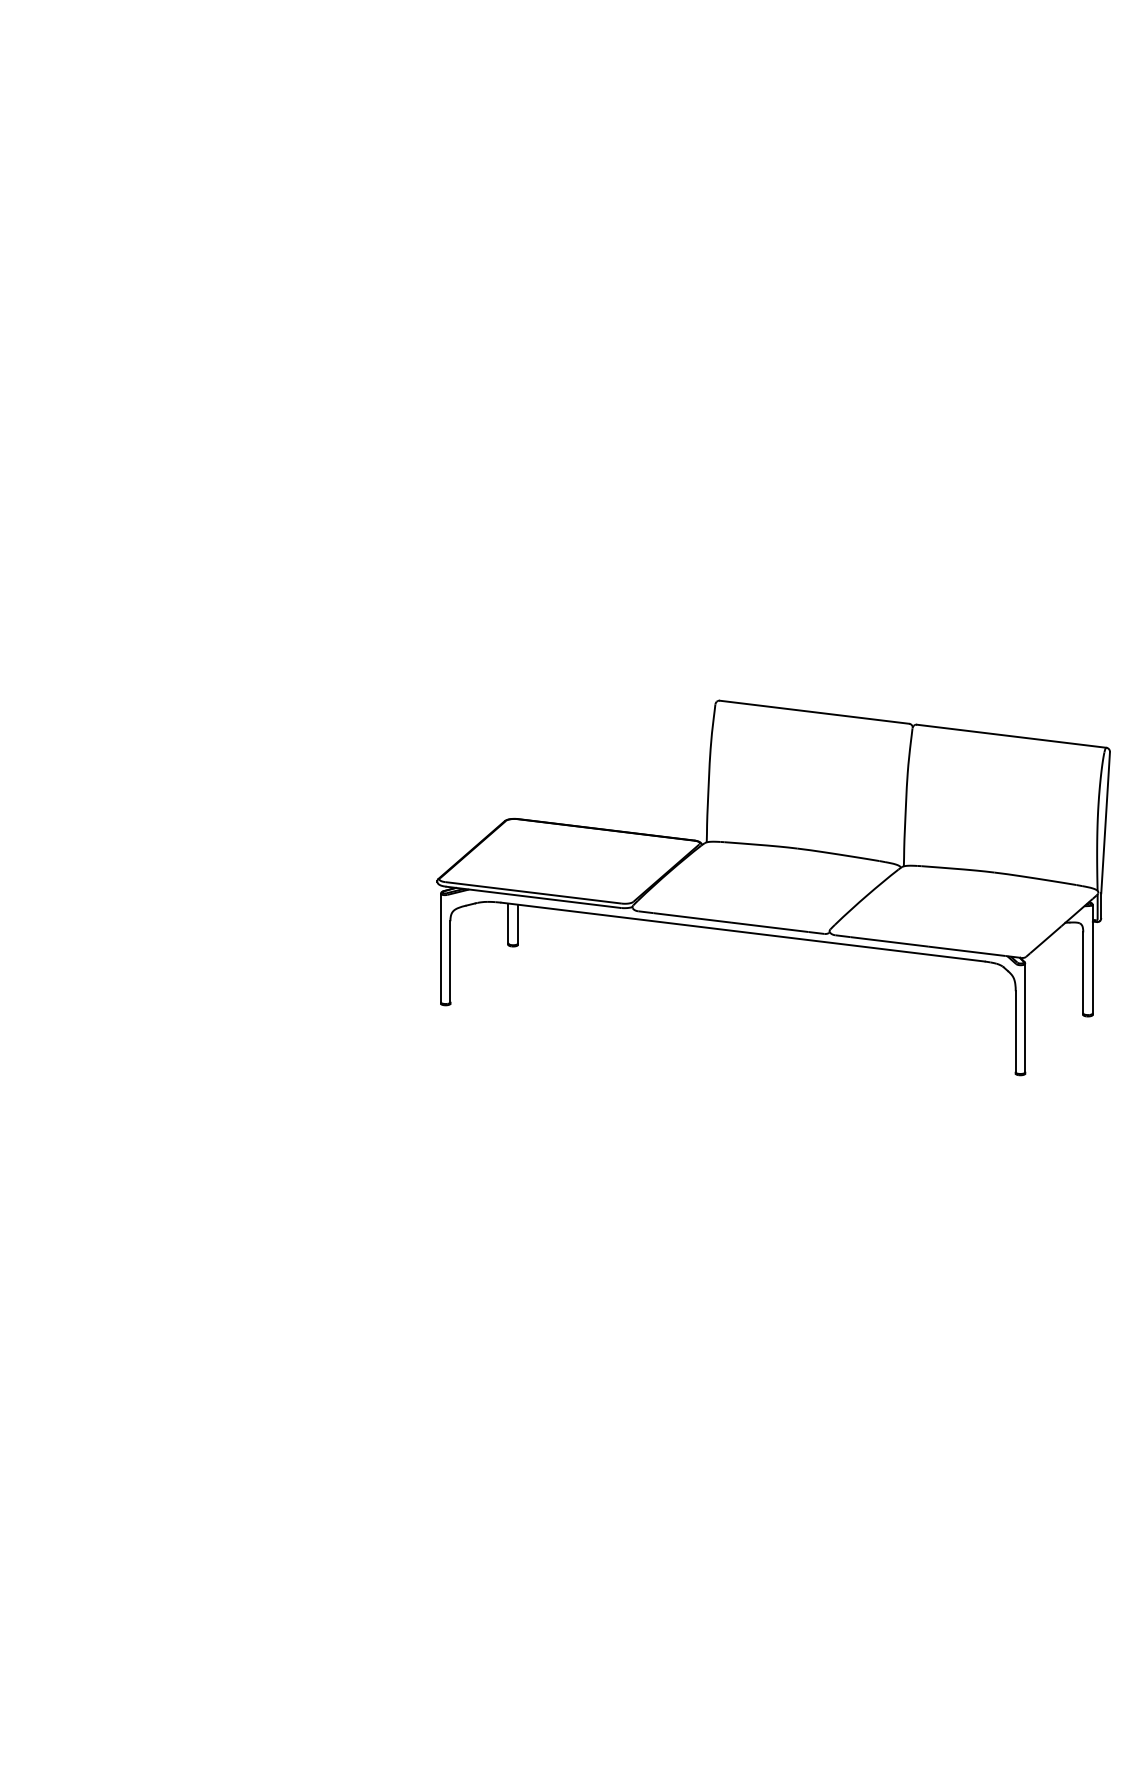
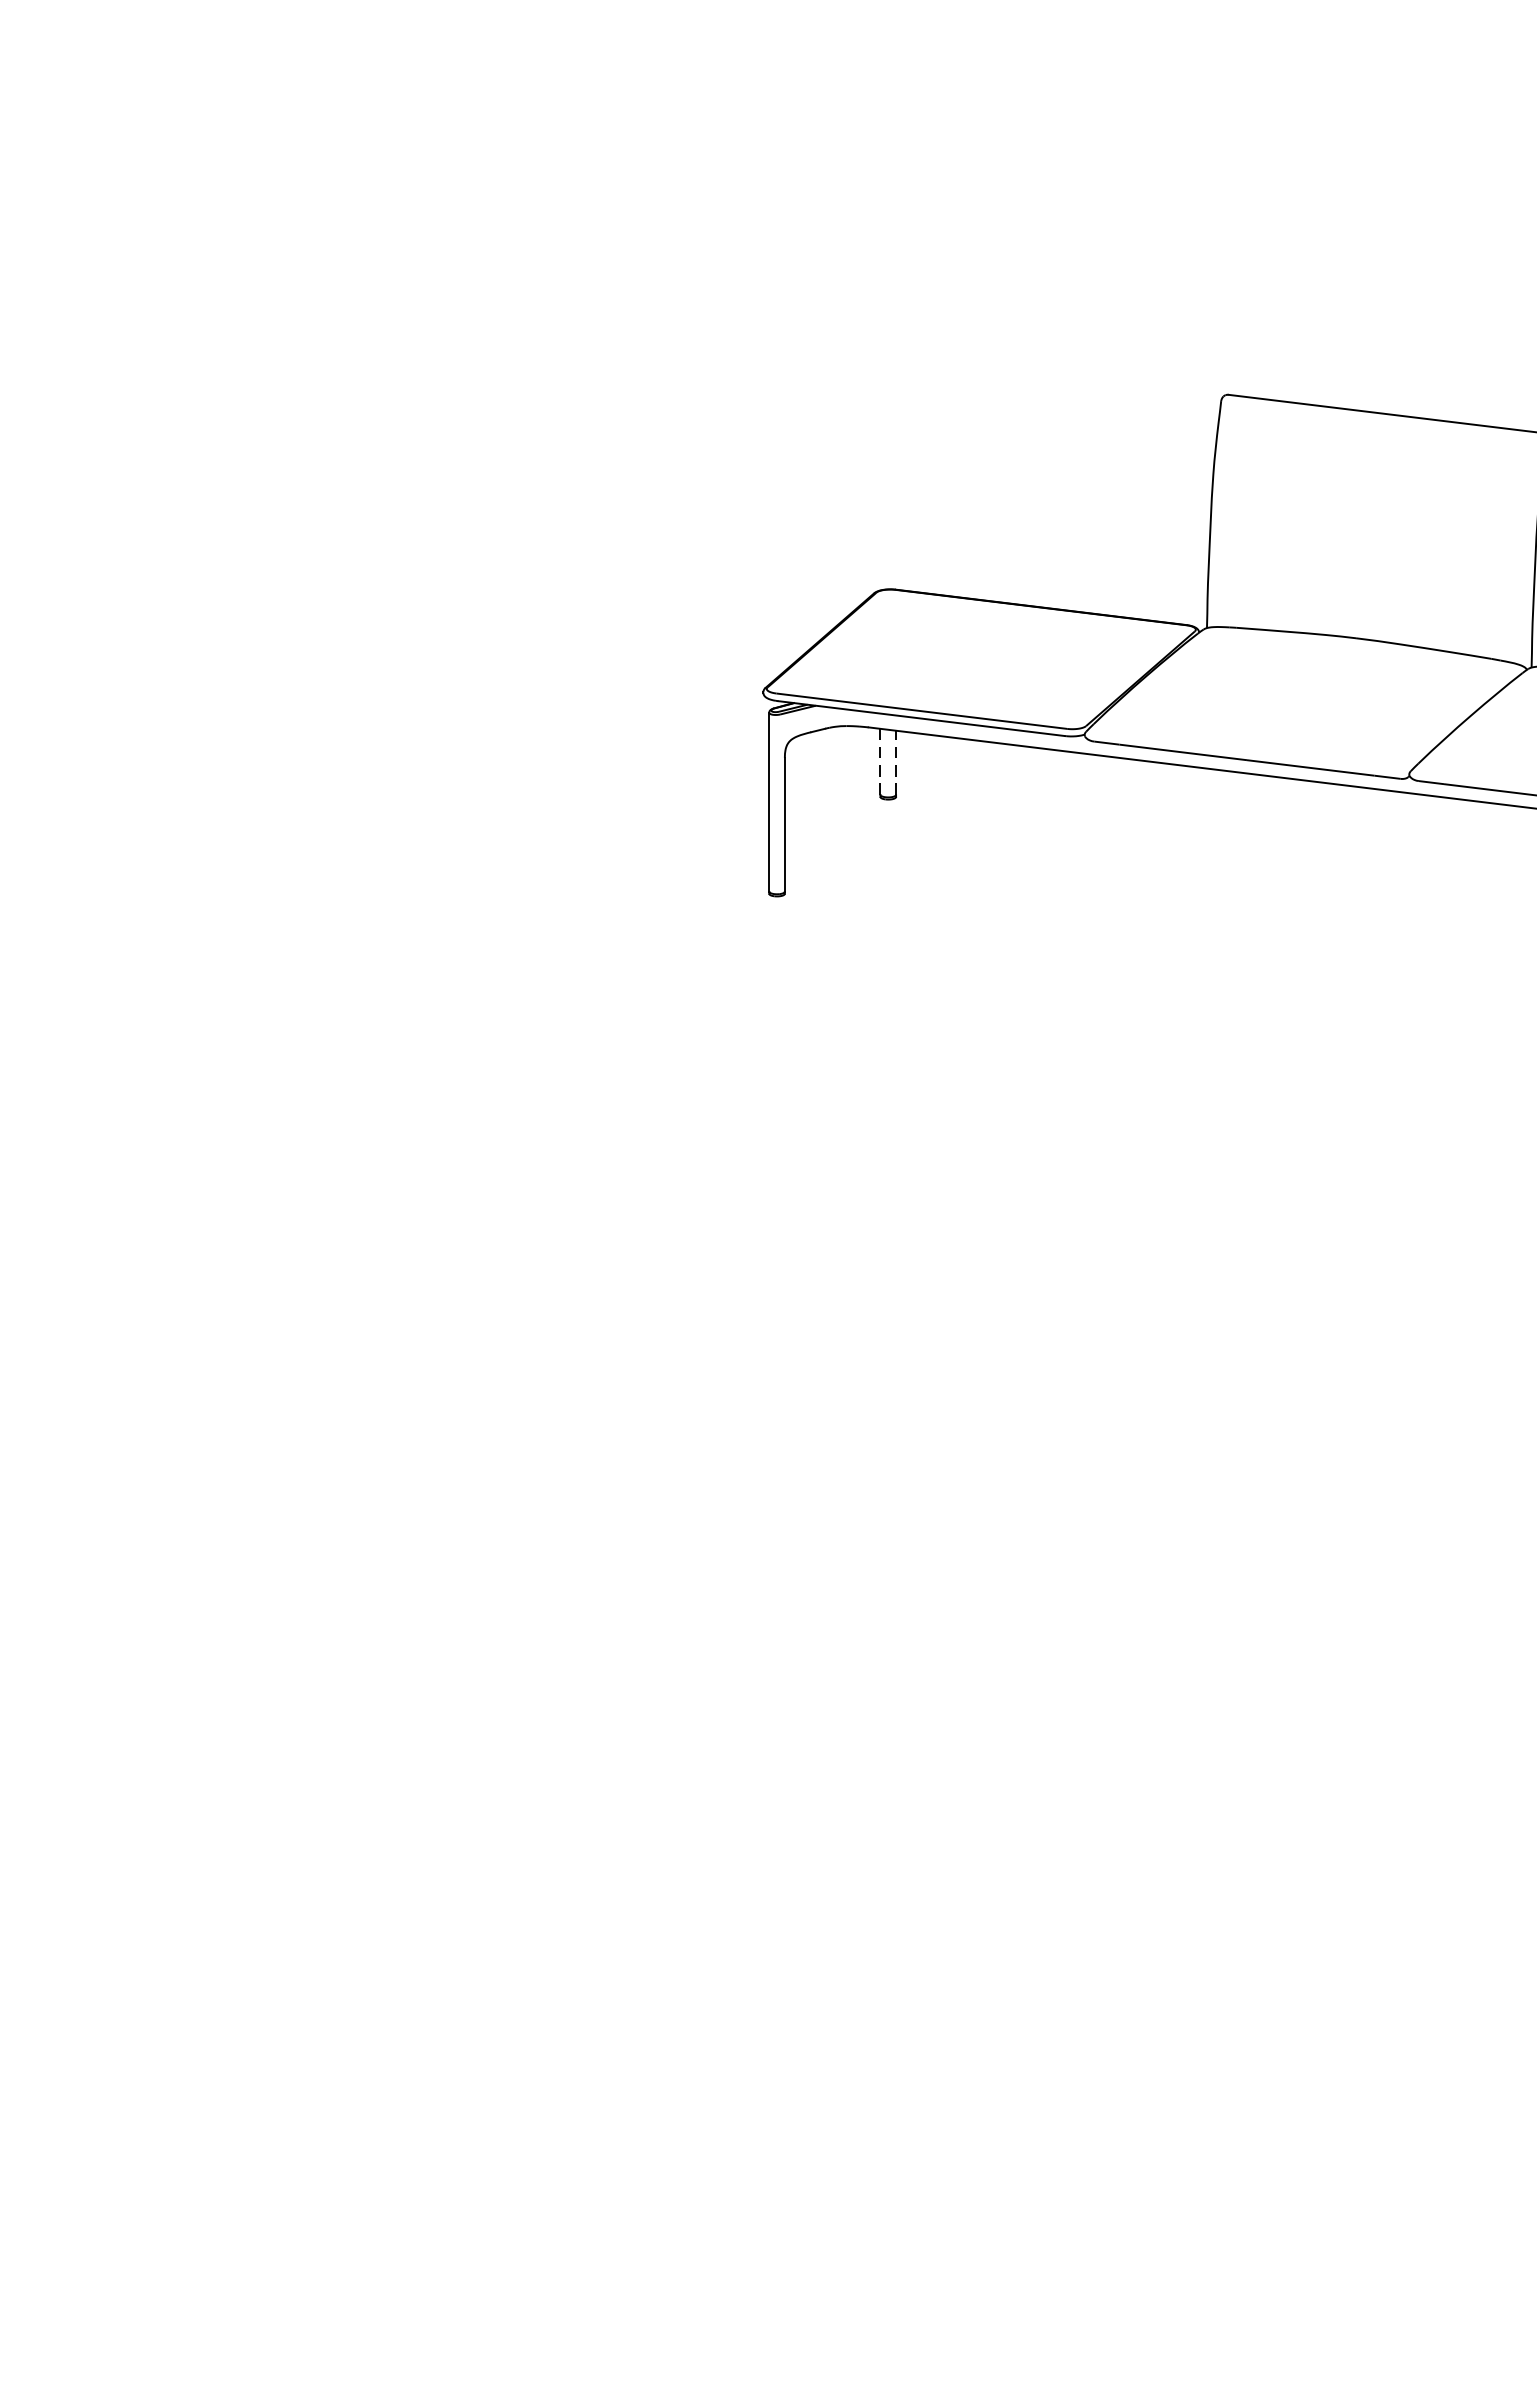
line: (508, 923) -> (880, 761), solid -> dashed
line: (517, 923) -> (895, 761), solid -> dashed

